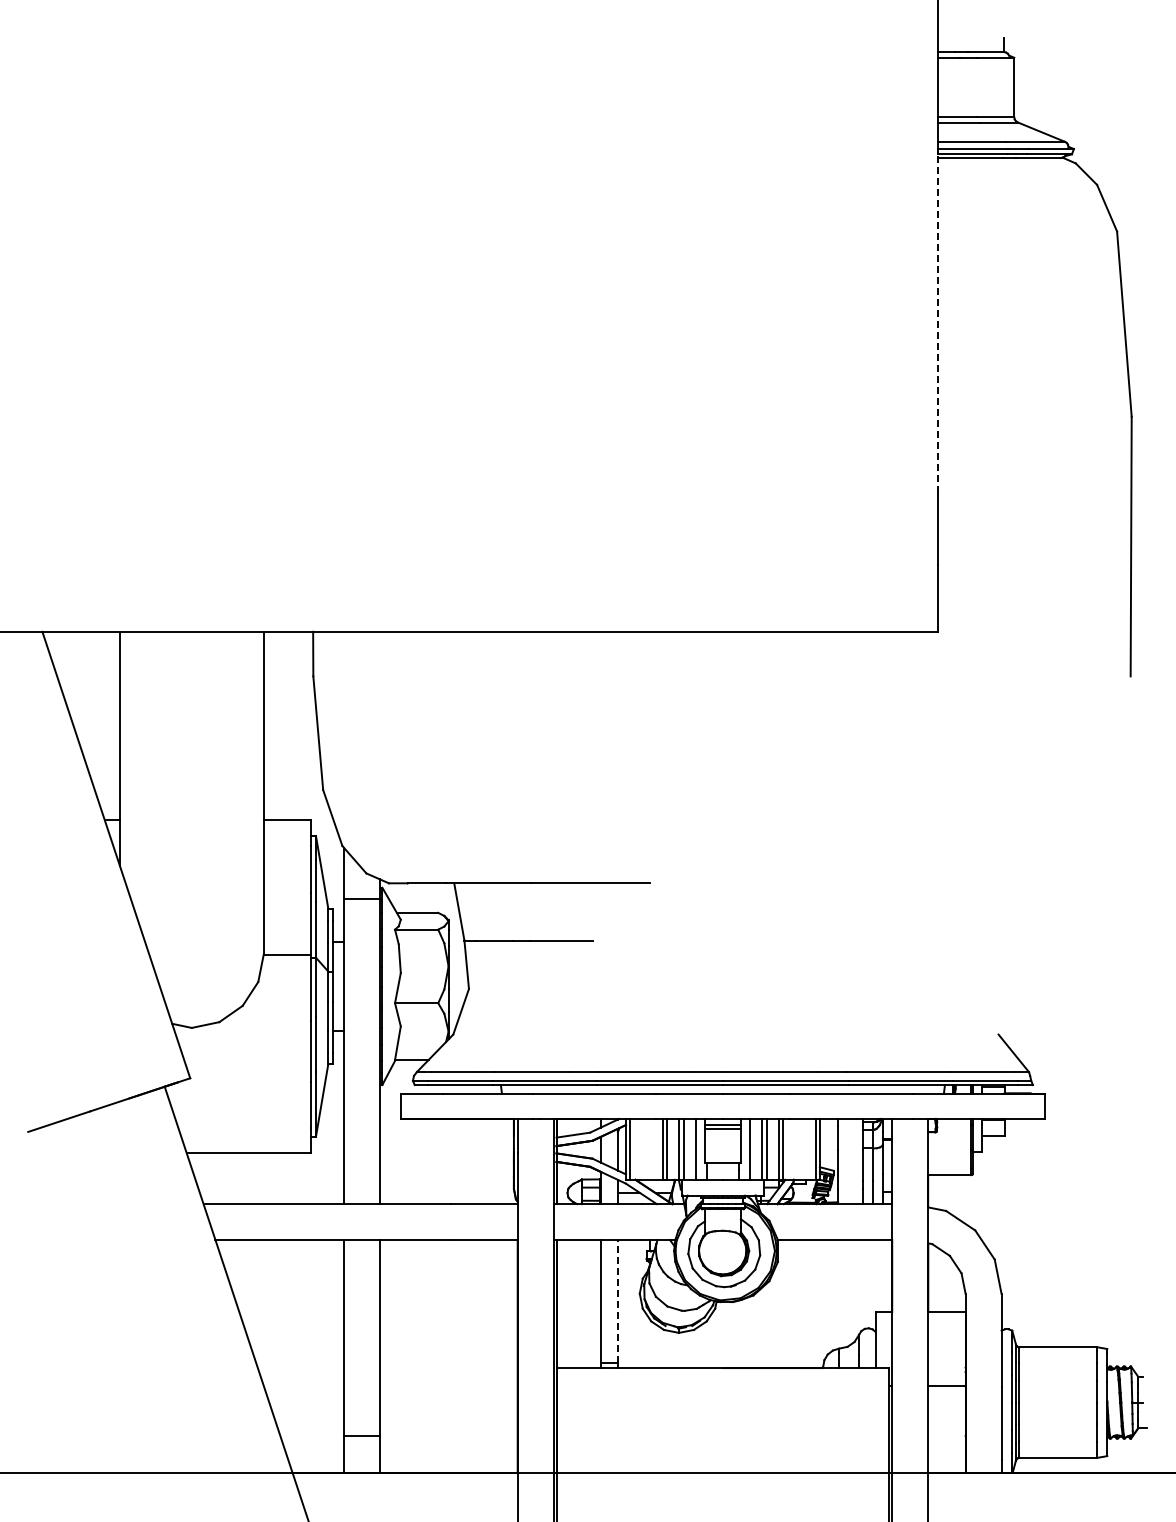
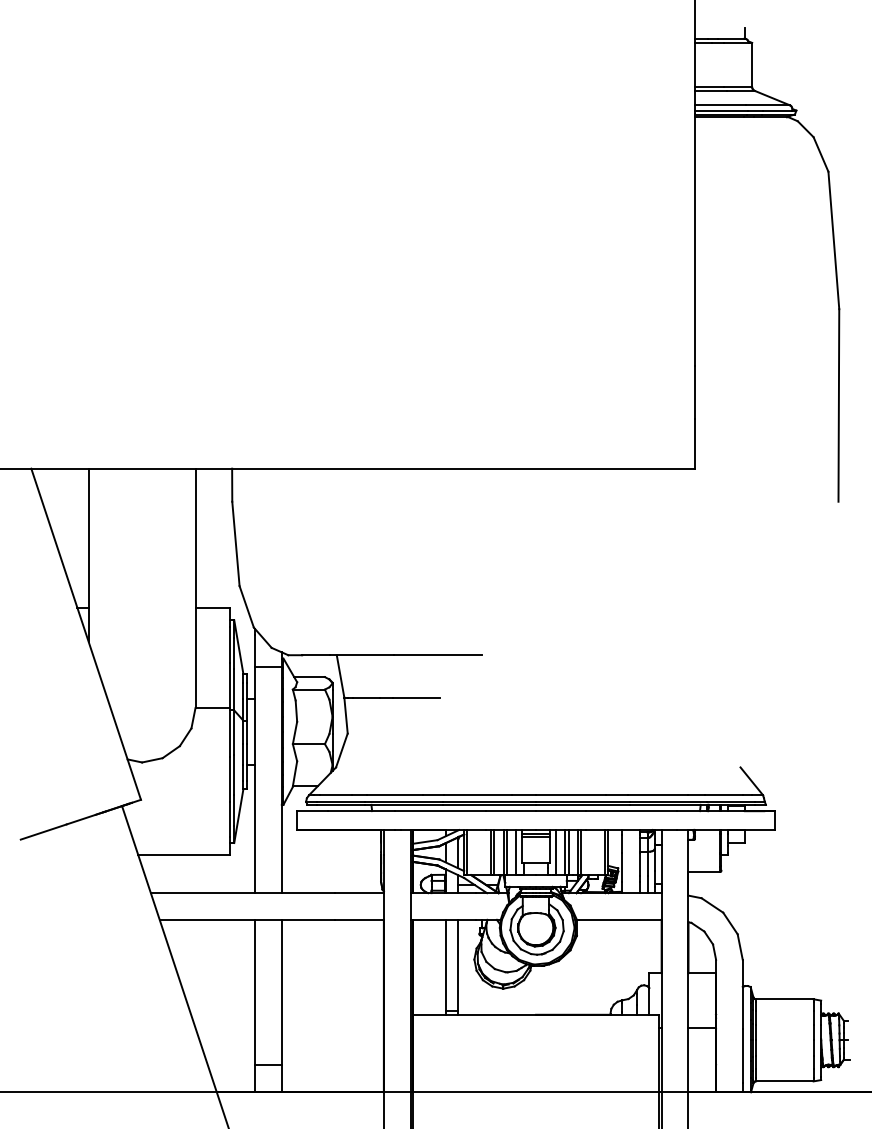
line: (937, 323) -> (695, 240), dashed -> solid
line: (617, 1300) -> (457, 964), dashed -> solid

